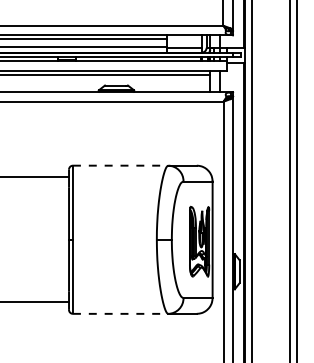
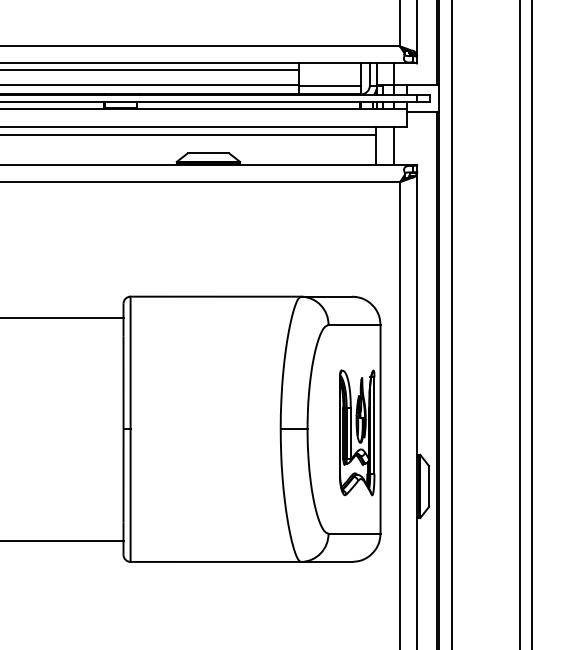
line: (120, 165) -> (215, 296), dashed -> solid
line: (120, 313) -> (215, 561), dashed -> solid

